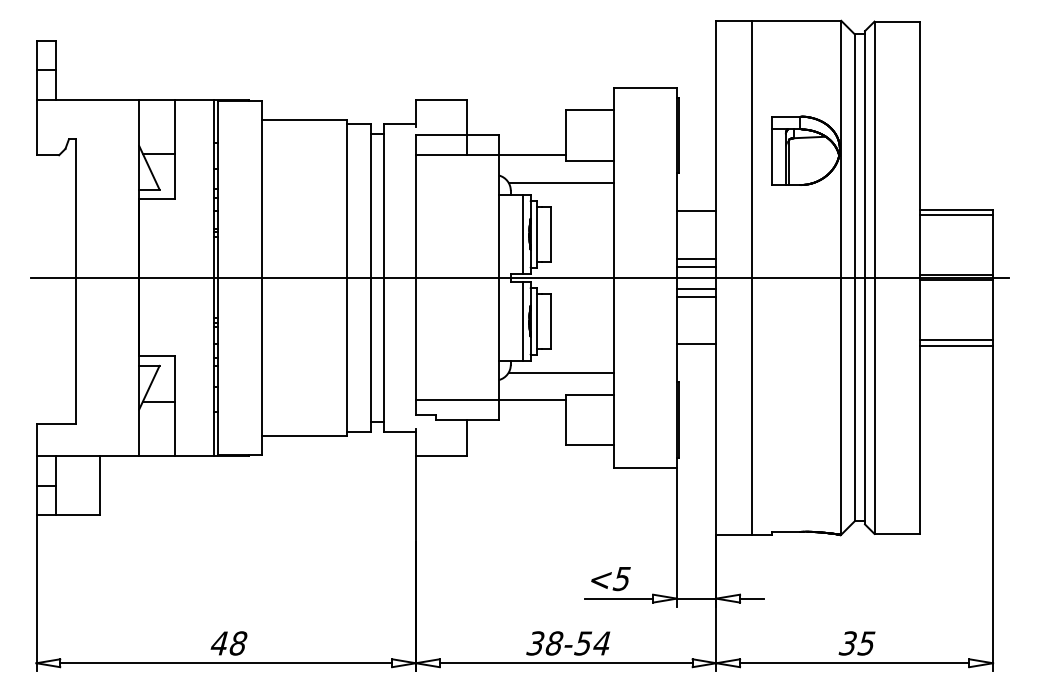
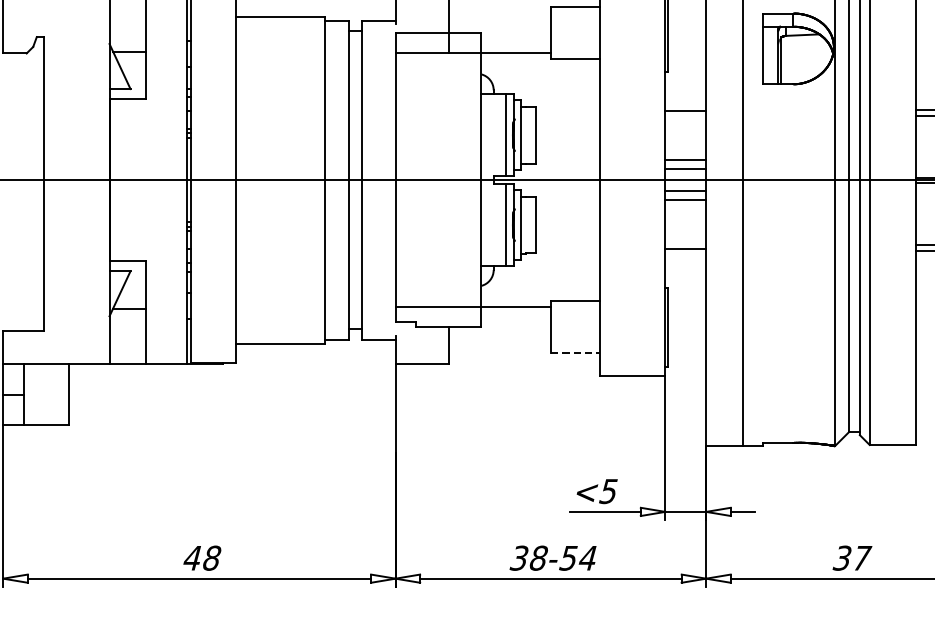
line: (560, 182) -> (545, 81), removed
line: (560, 372) -> (545, 278), removed
line: (589, 445) -> (575, 353), solid -> dashed
text: (866, 643) -> (861, 558), 35 -> 37

